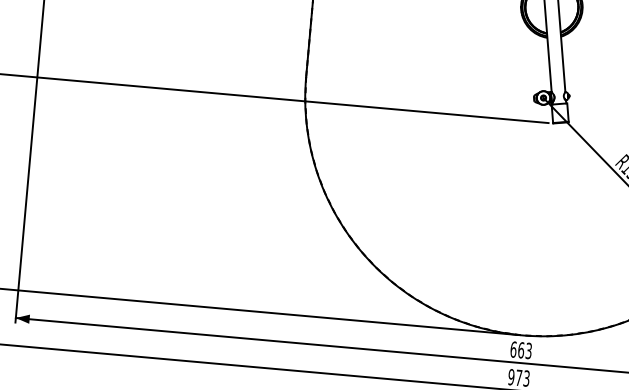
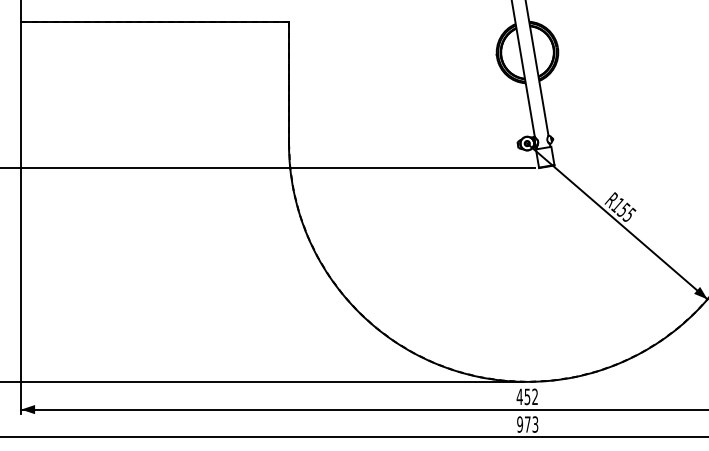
text: (520, 349) -> (526, 396), 663 -> 452

